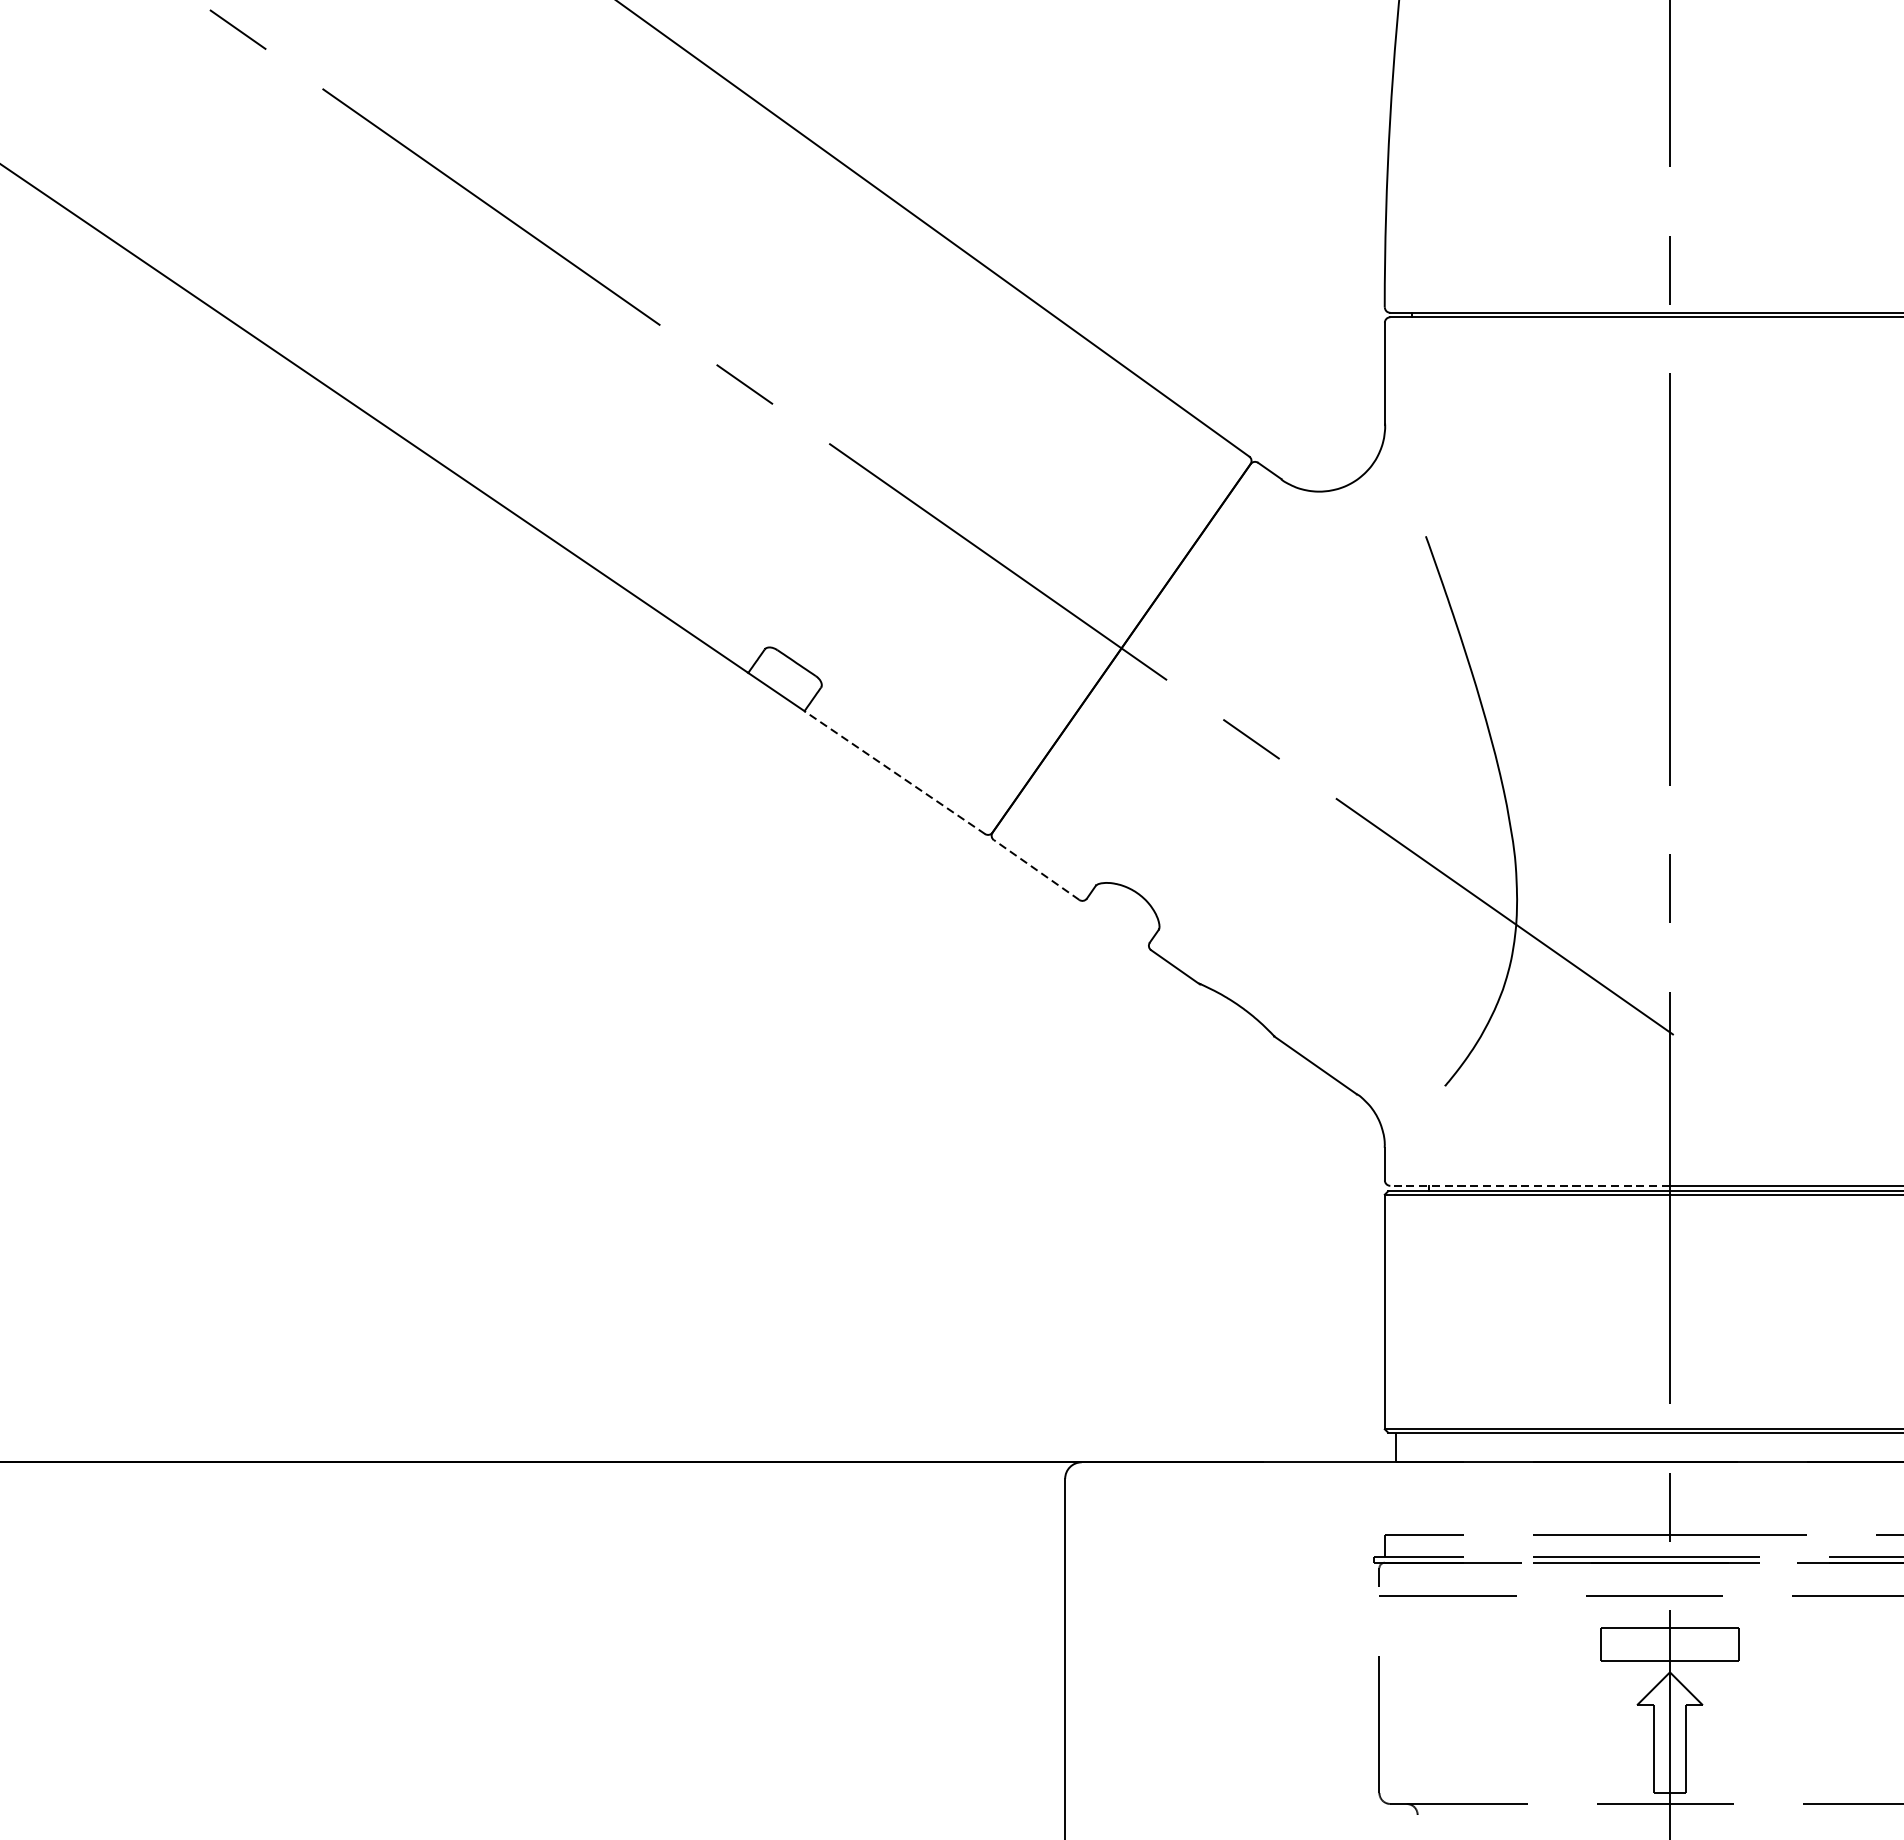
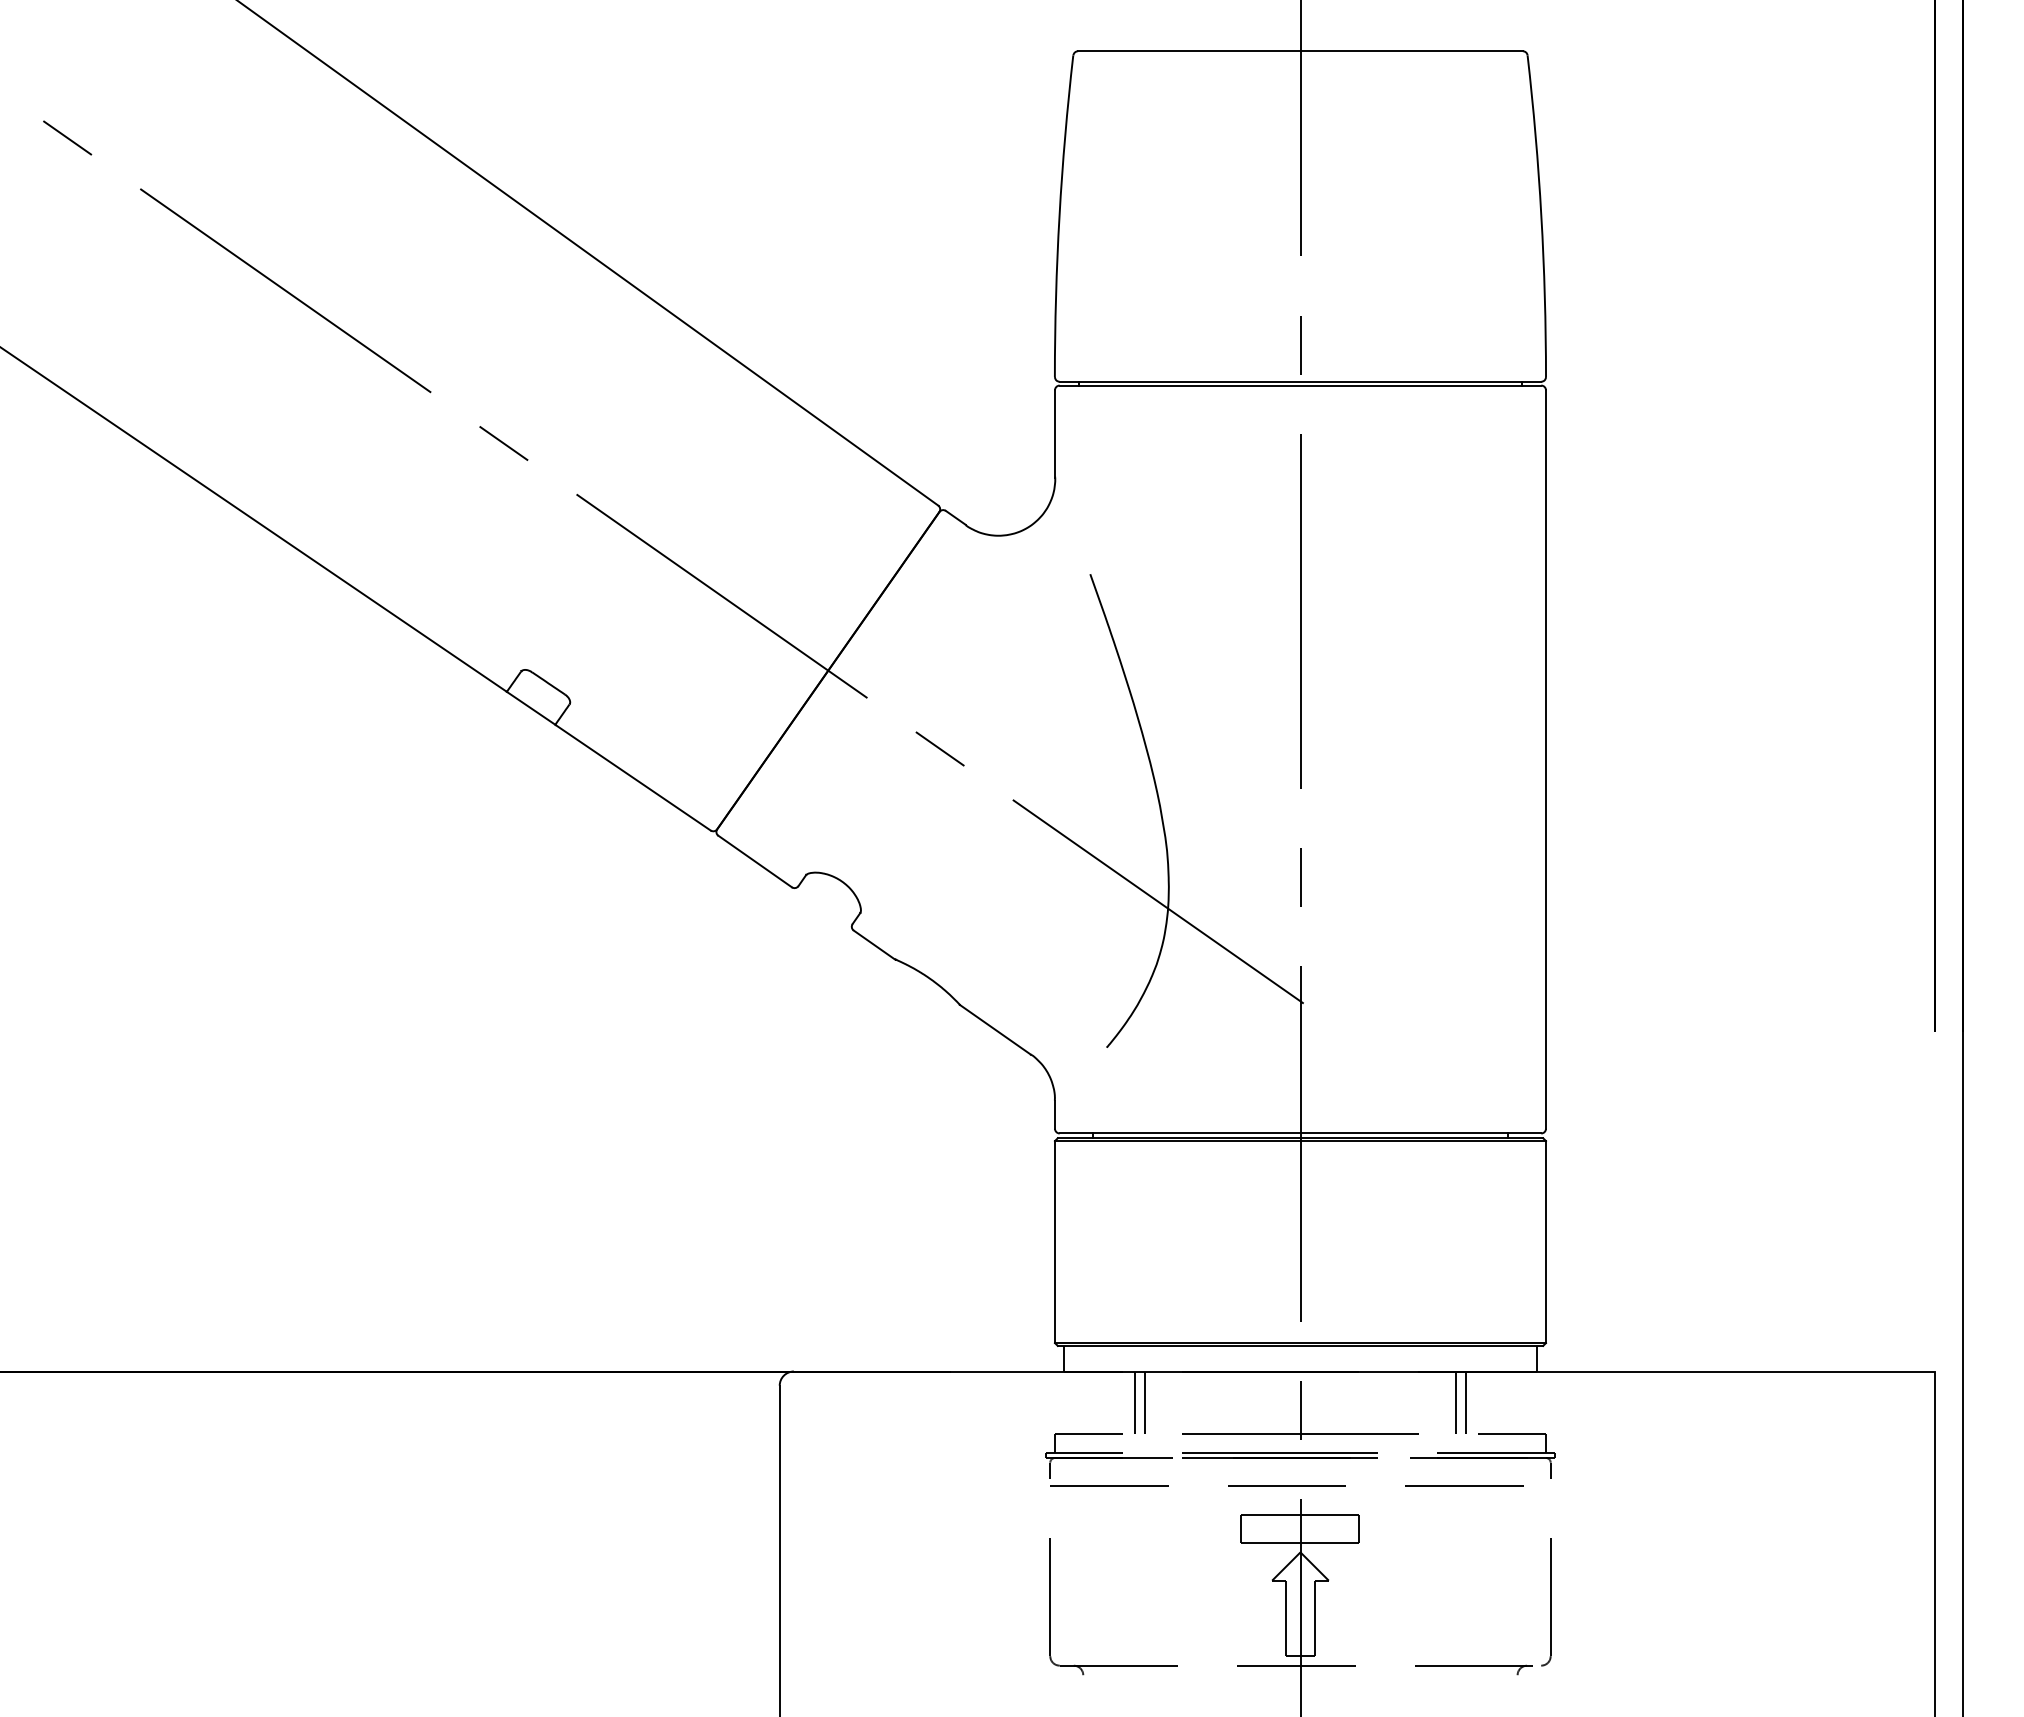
line: (894, 772) -> (632, 777), dashed -> solid
line: (1037, 869) -> (755, 861), dashed -> solid
line: (1529, 1185) -> (1179, 1133), dashed -> solid
line: (1478, 1498) -> (1135, 1402), added
line: (1488, 1498) -> (1144, 1402), added
line: (1851, 1498) -> (1456, 1402), added
line: (1861, 1498) -> (1465, 1402), added

